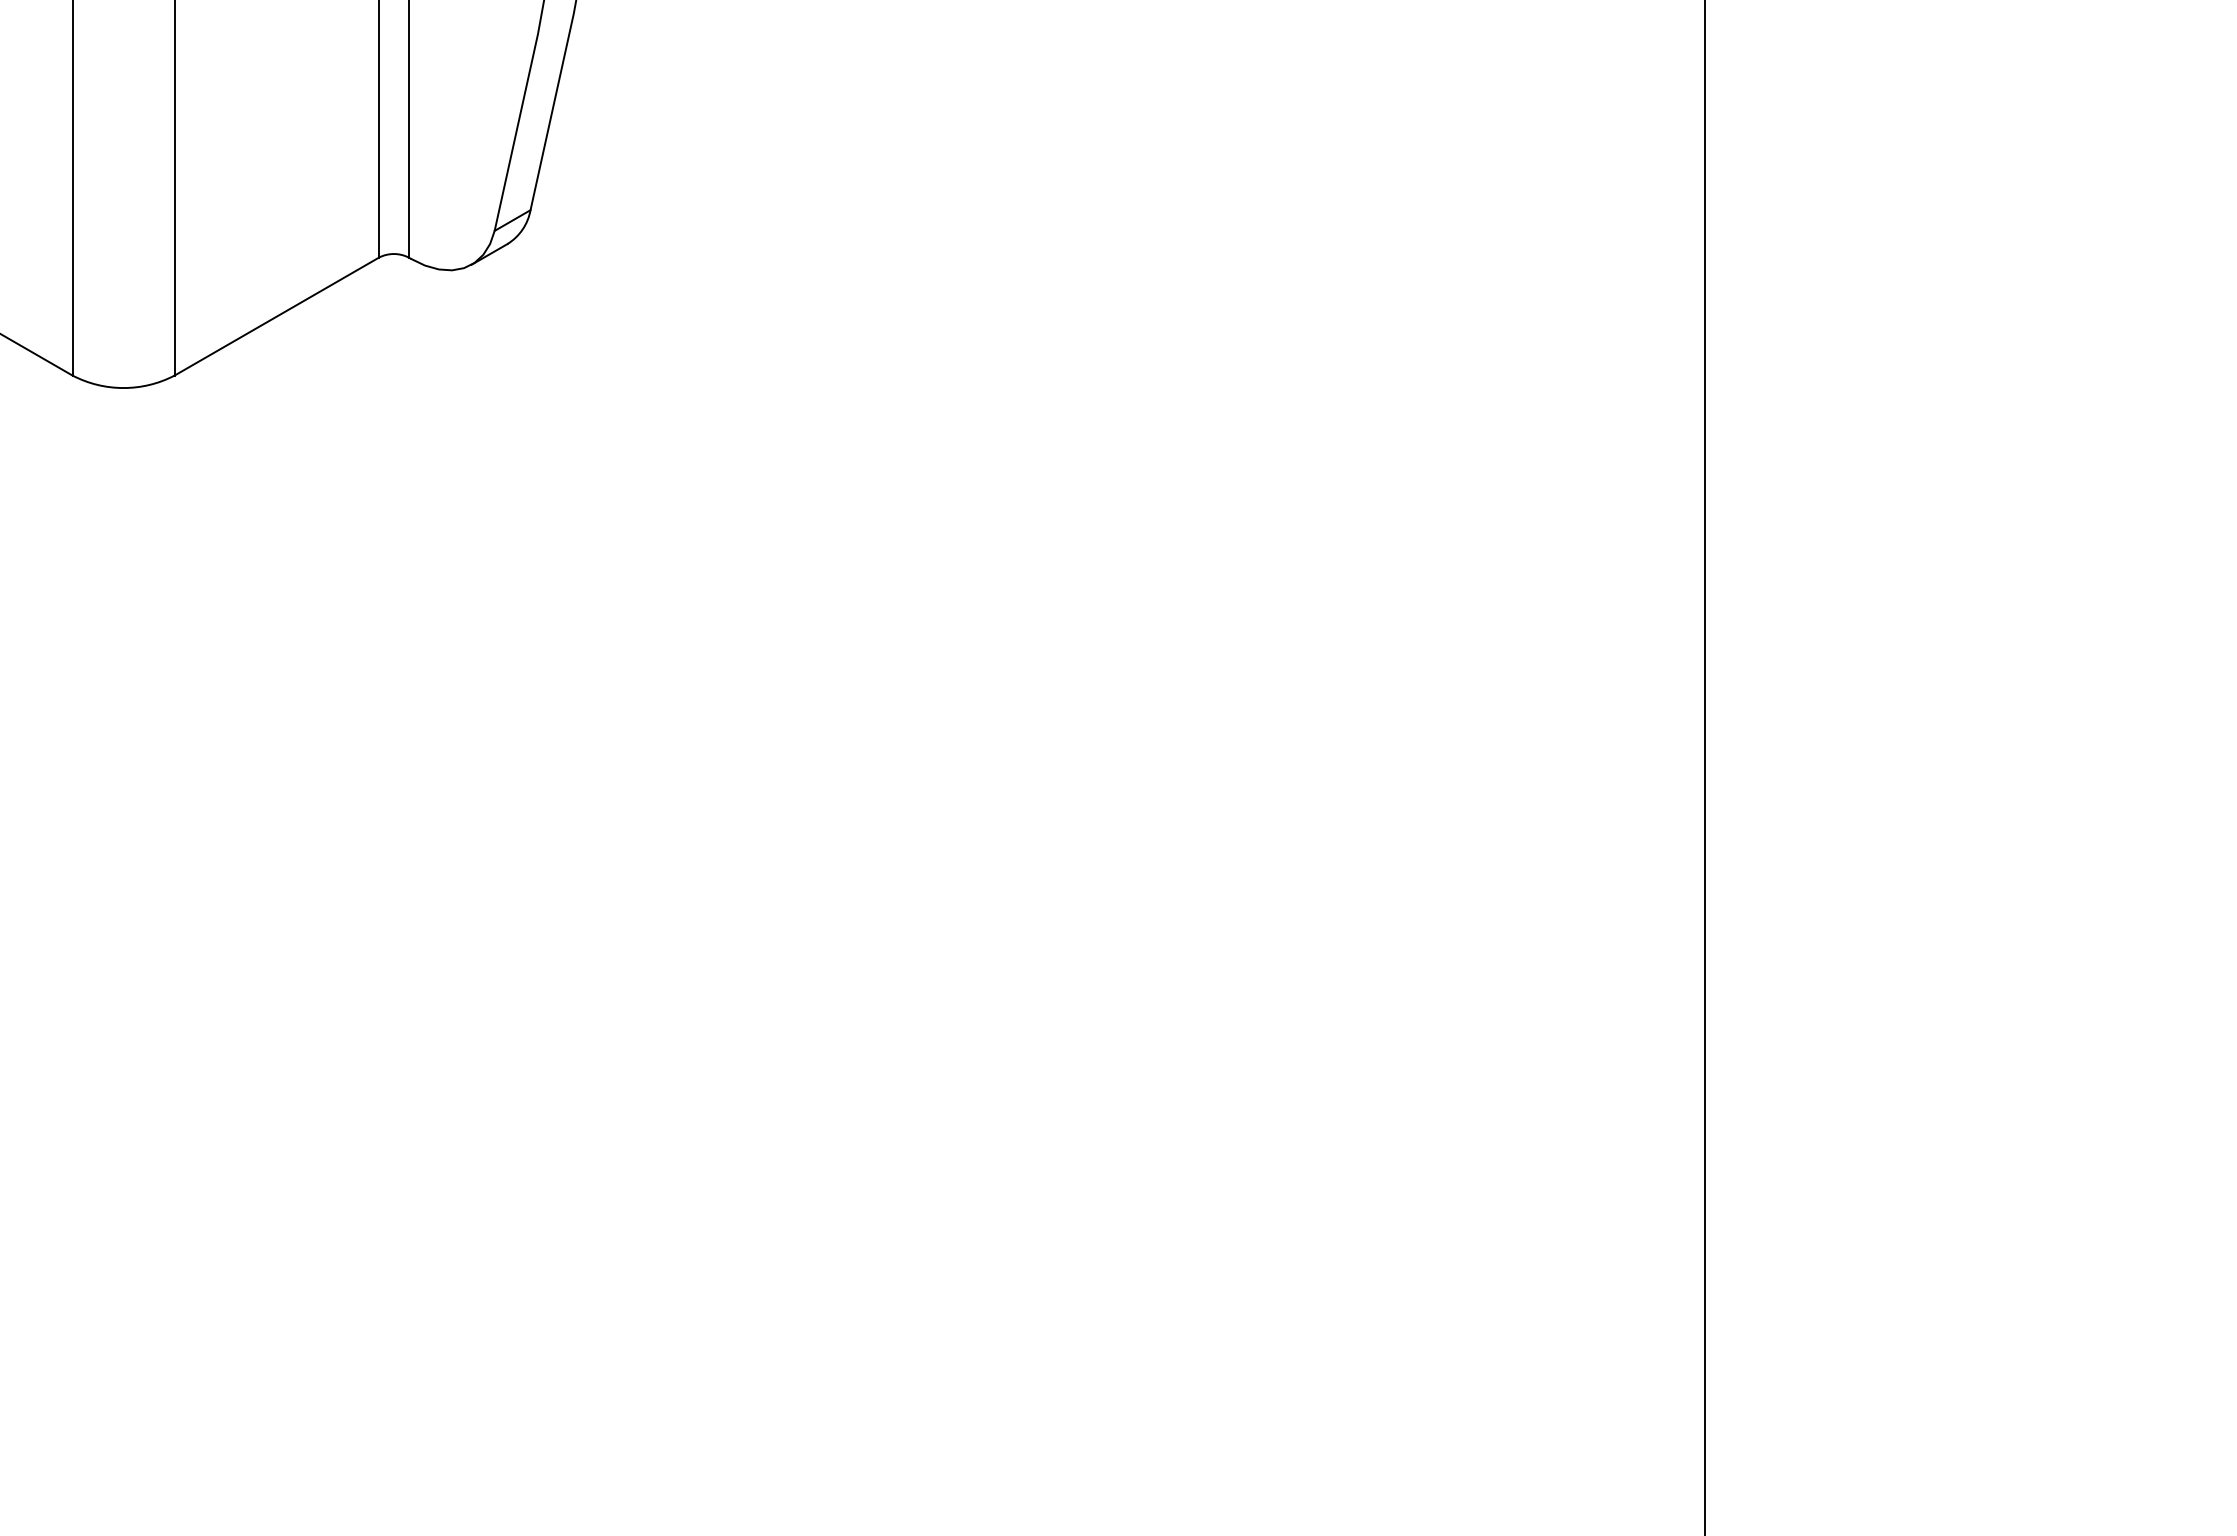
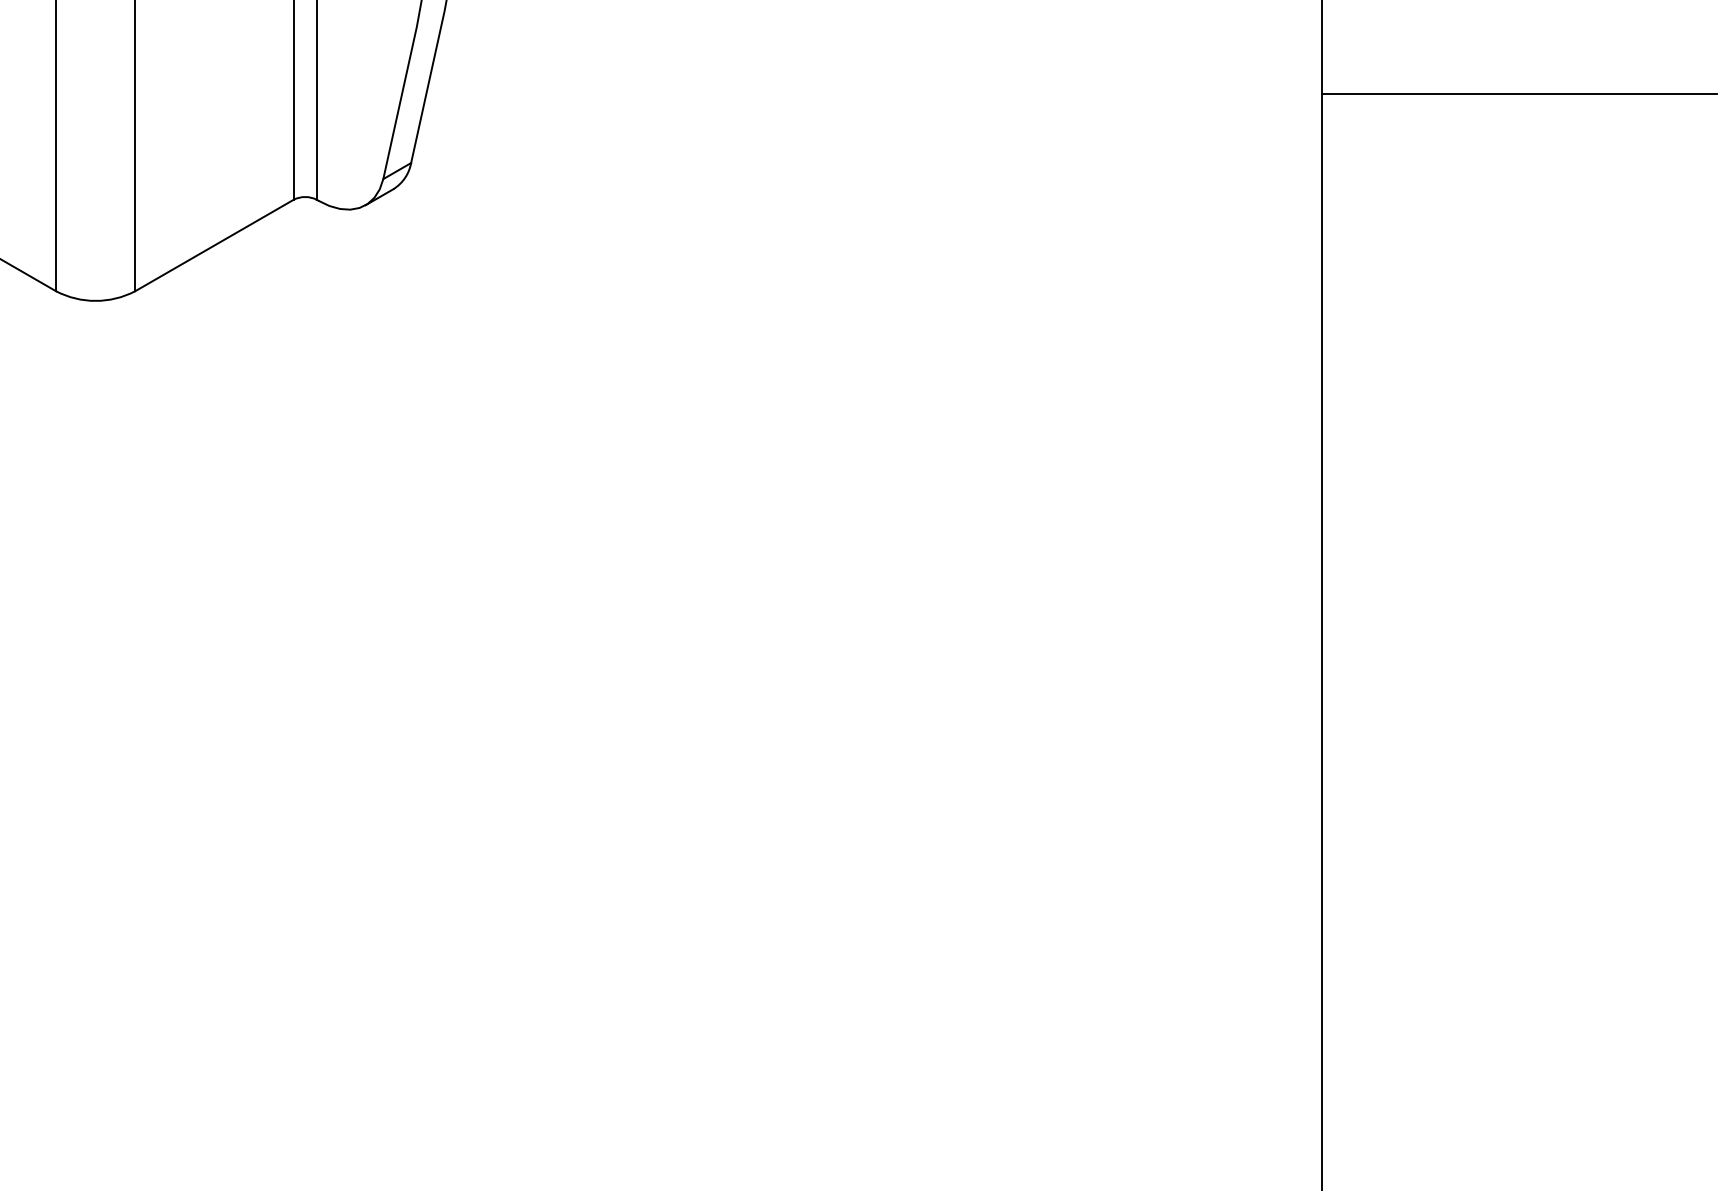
line: (1960, 120) -> (1519, 93), added

